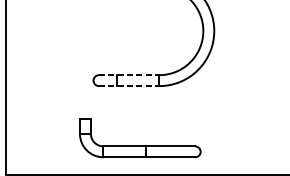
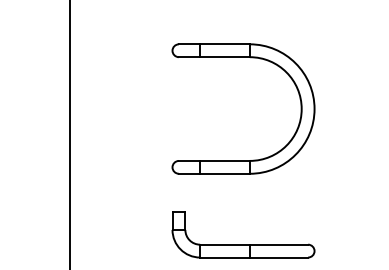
line: (129, 74) -> (214, 160), dashed -> solid
line: (129, 85) -> (214, 173), dashed -> solid
part: (140, 146) -> (243, 244), moved

